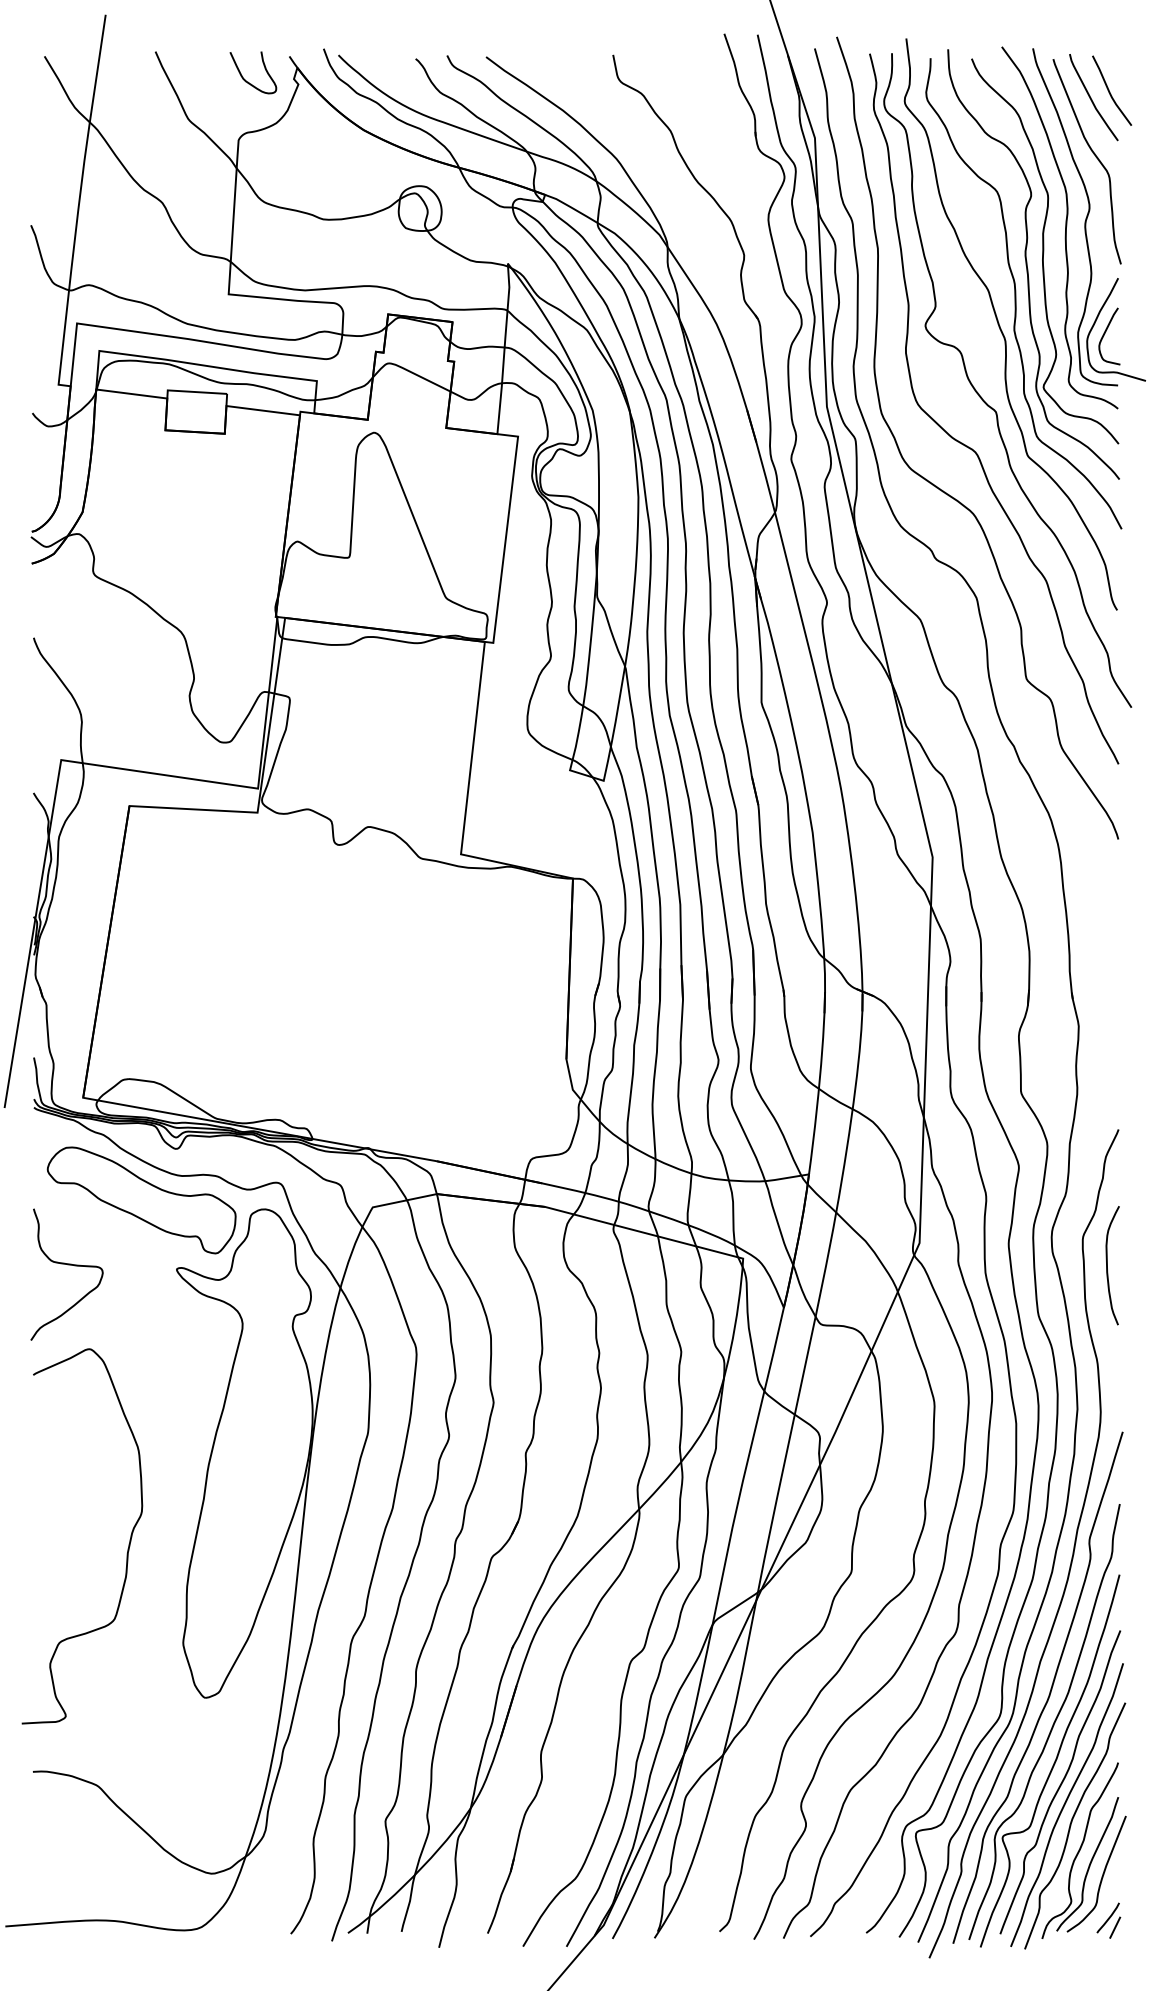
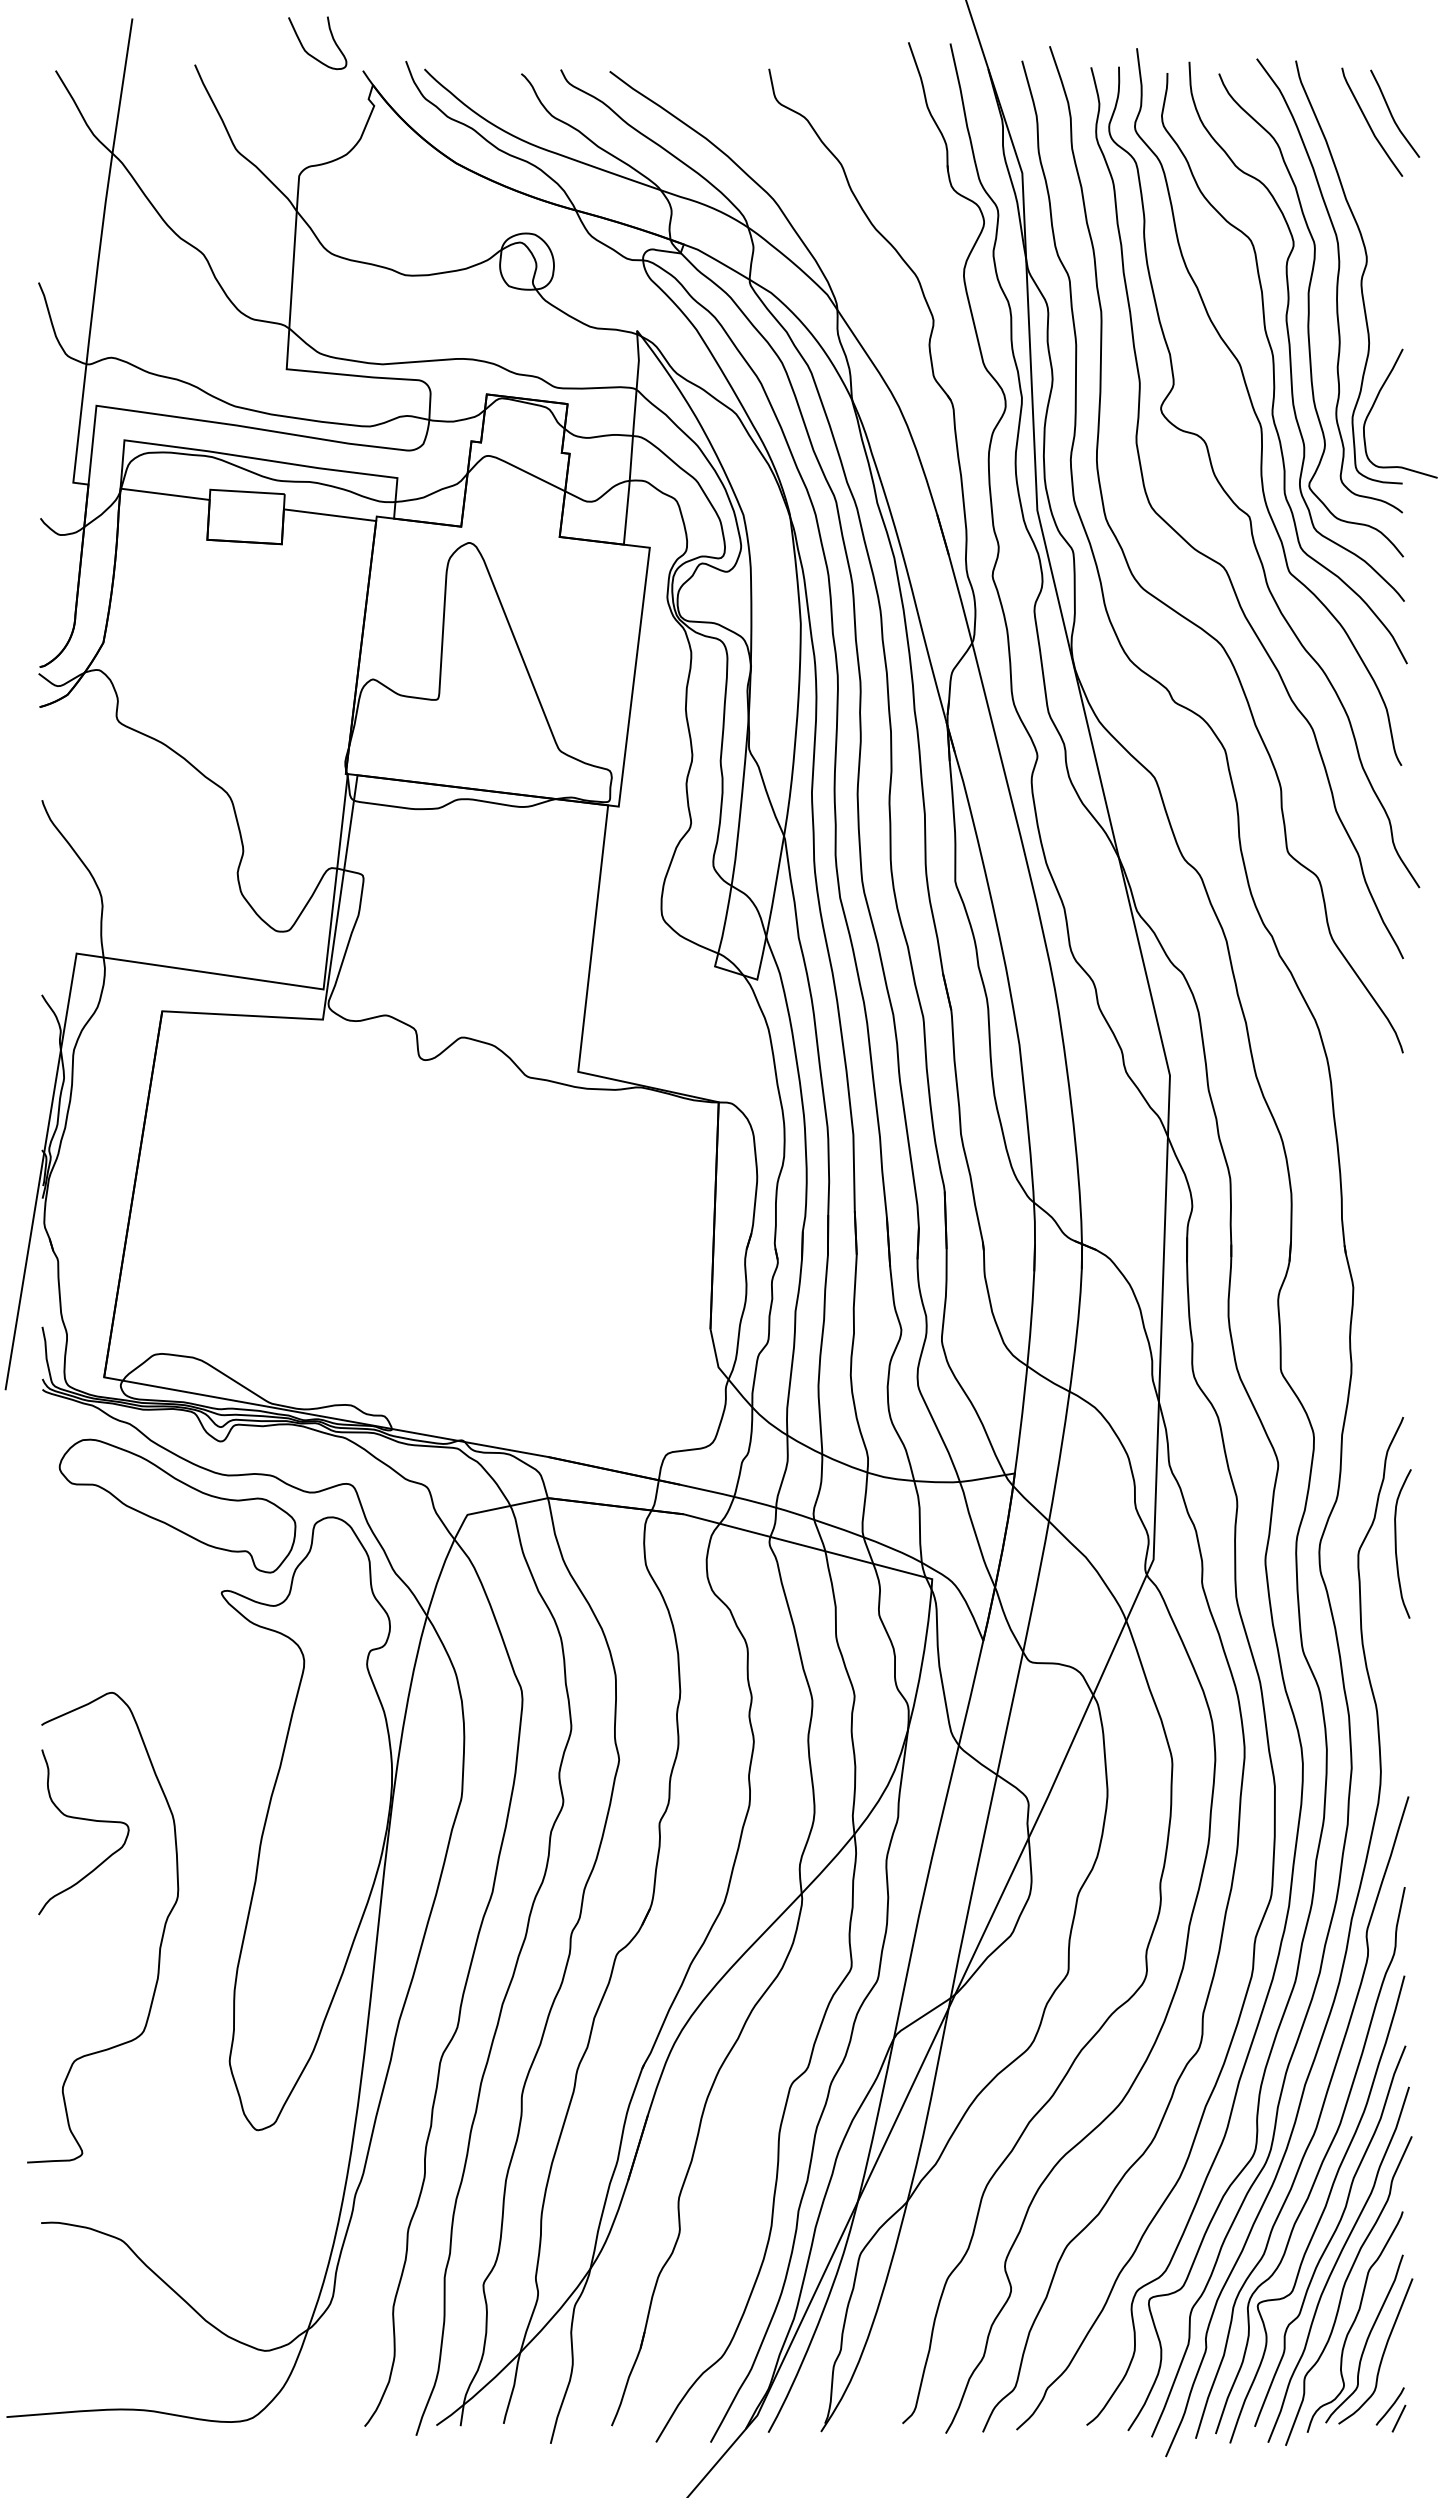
curve: (248, 81) -> (311, 54), moved
curve: (1094, 155) -> (1372, 194), removed
curve: (1104, 335) -> (1385, 421), removed
curve: (68, 1265) -> (85, 1820), moved
curve: (1107, 1265) -> (1396, 1543), moved

